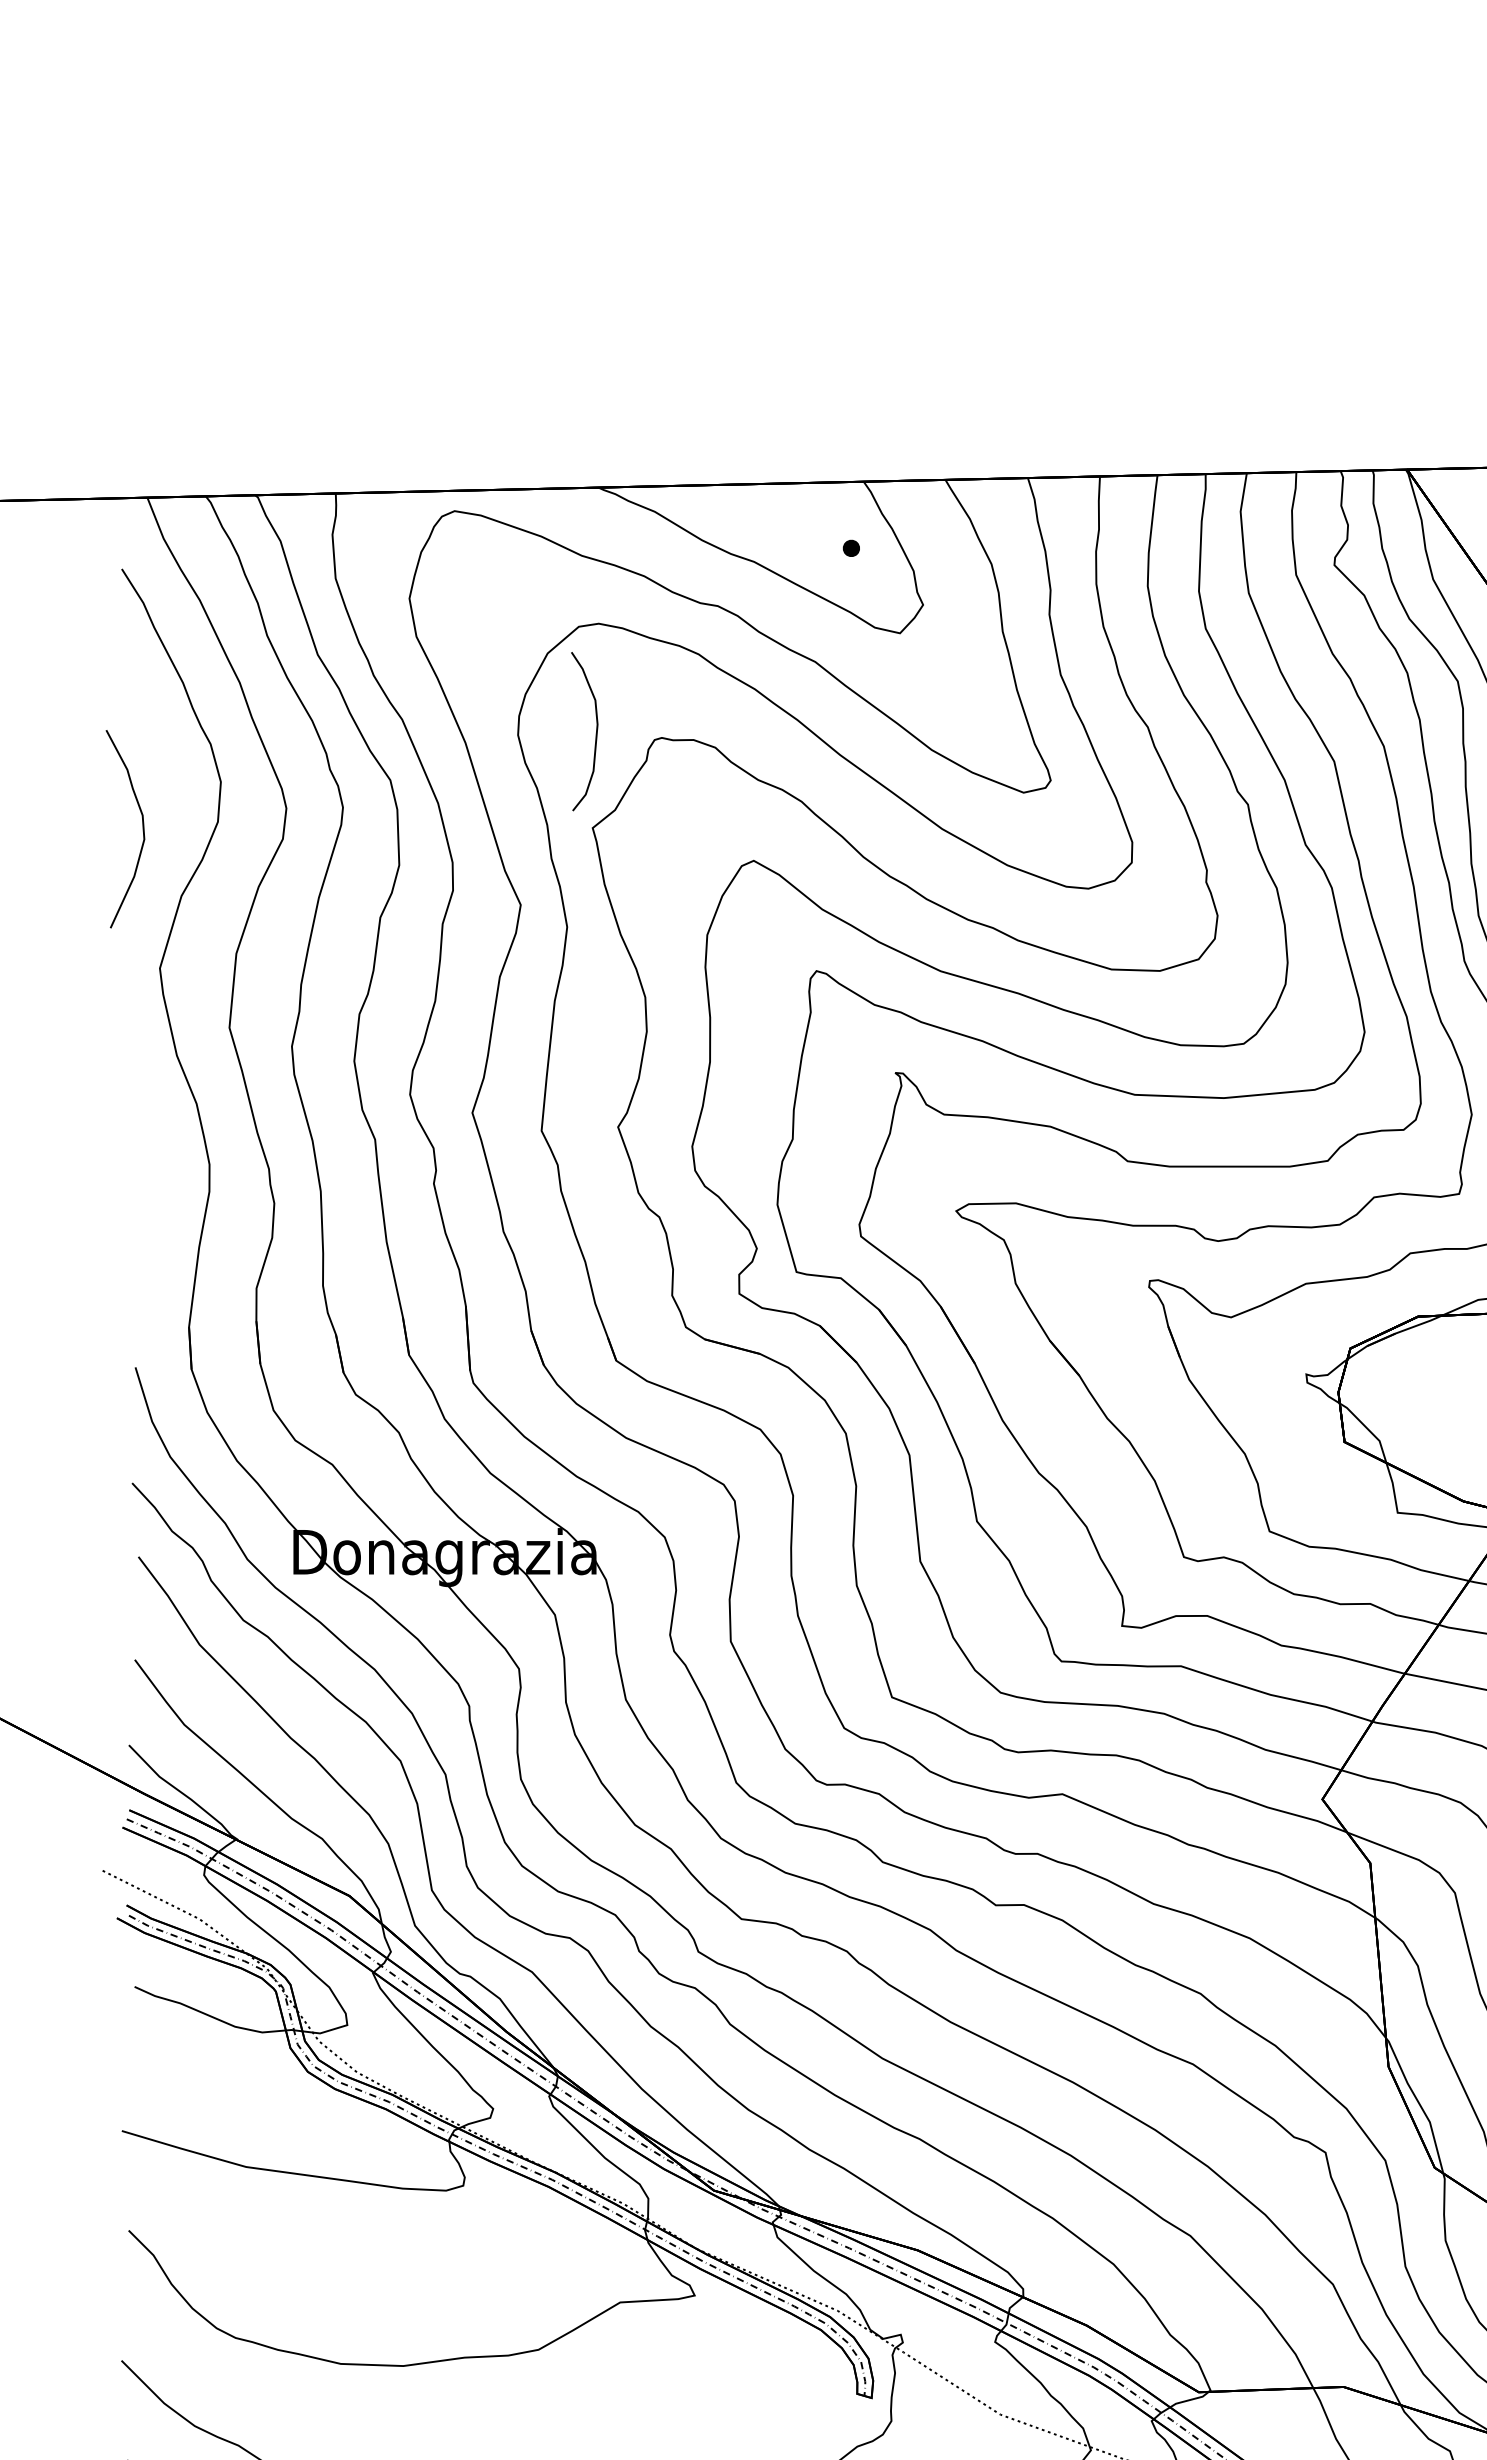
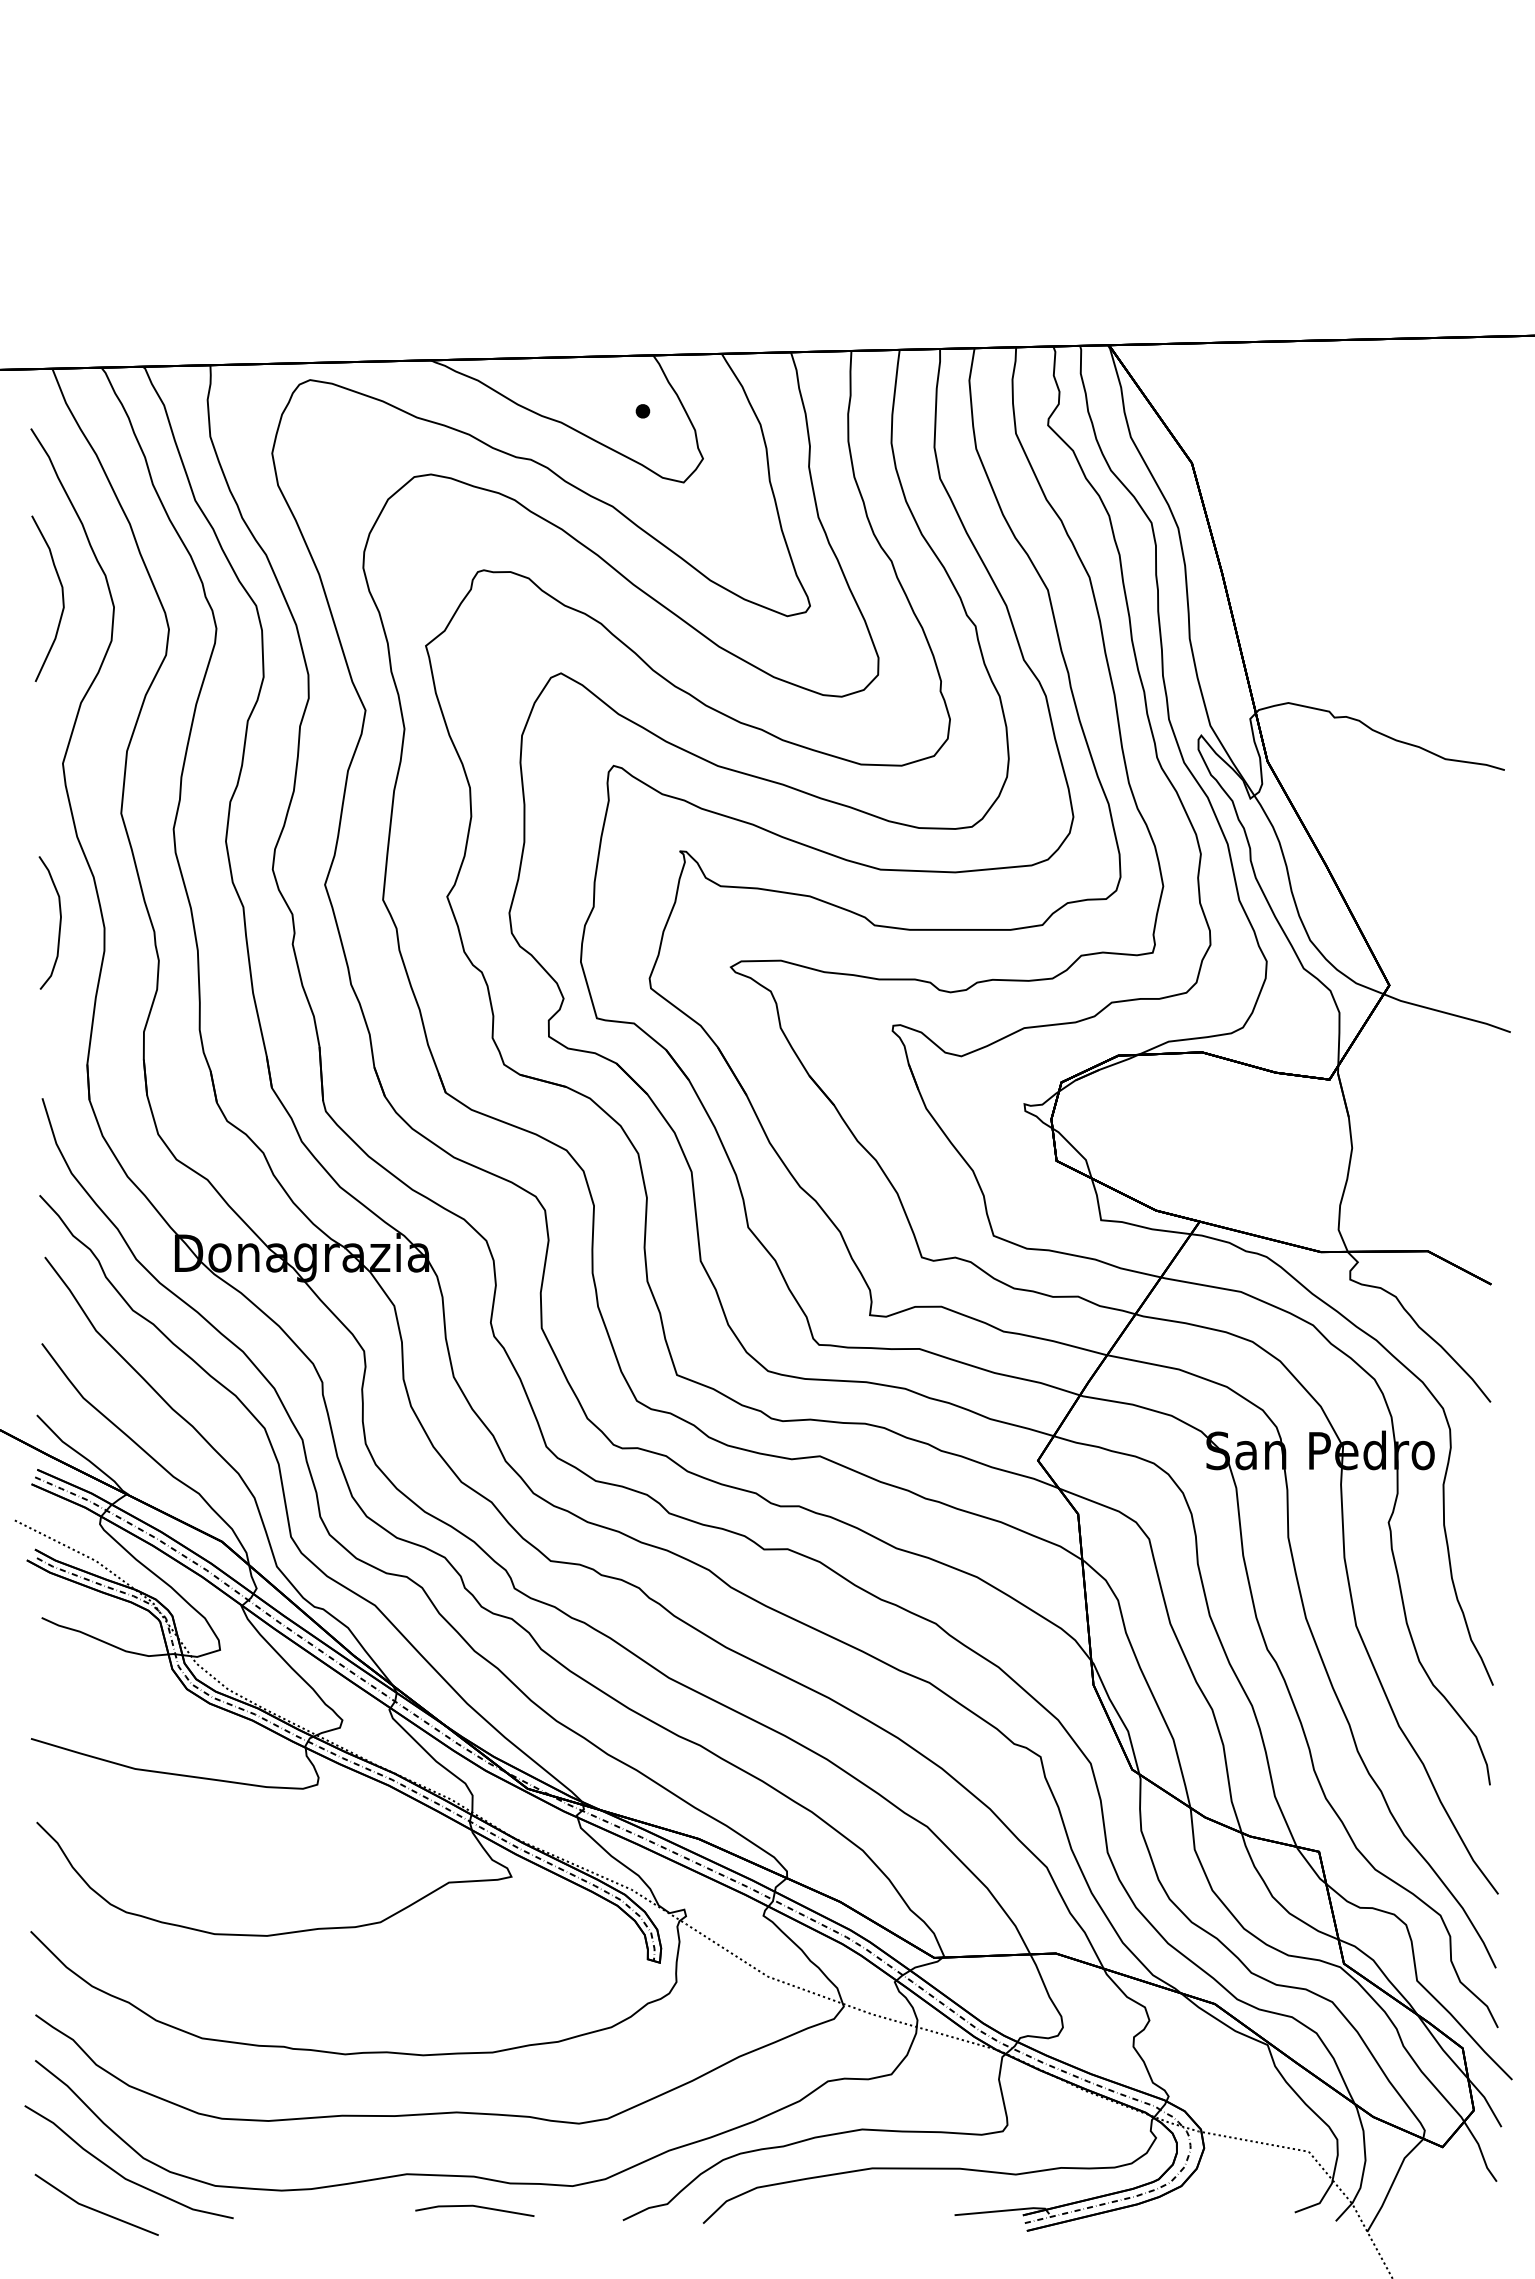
curve: (595, 731) -> (59, 922), moved
curve: (142, 828) -> (62, 598), moved

